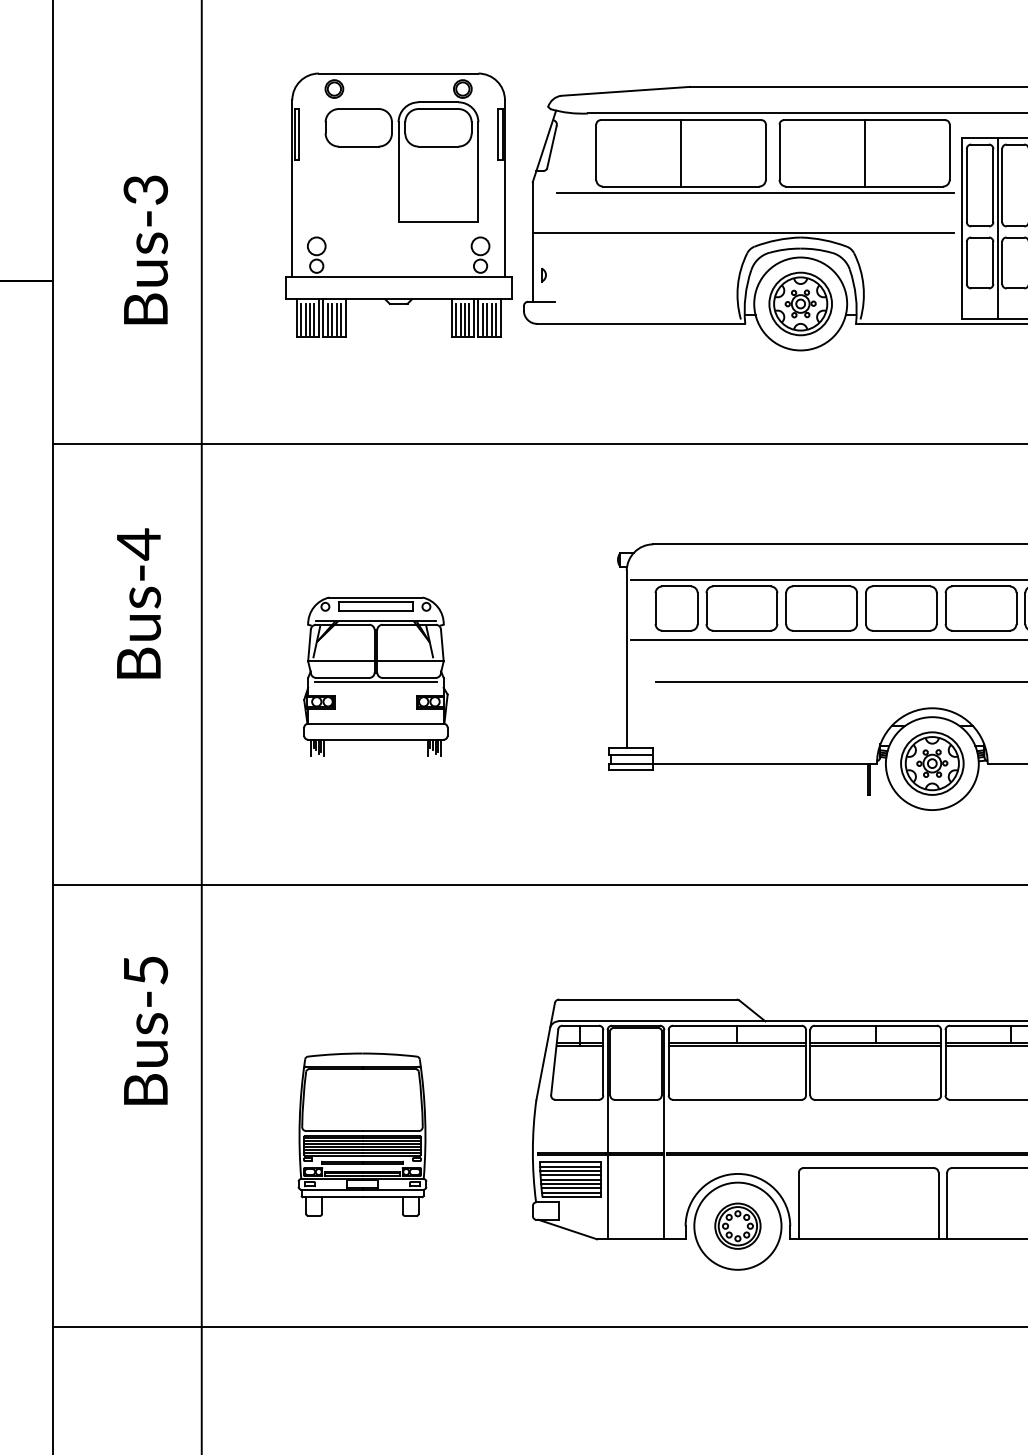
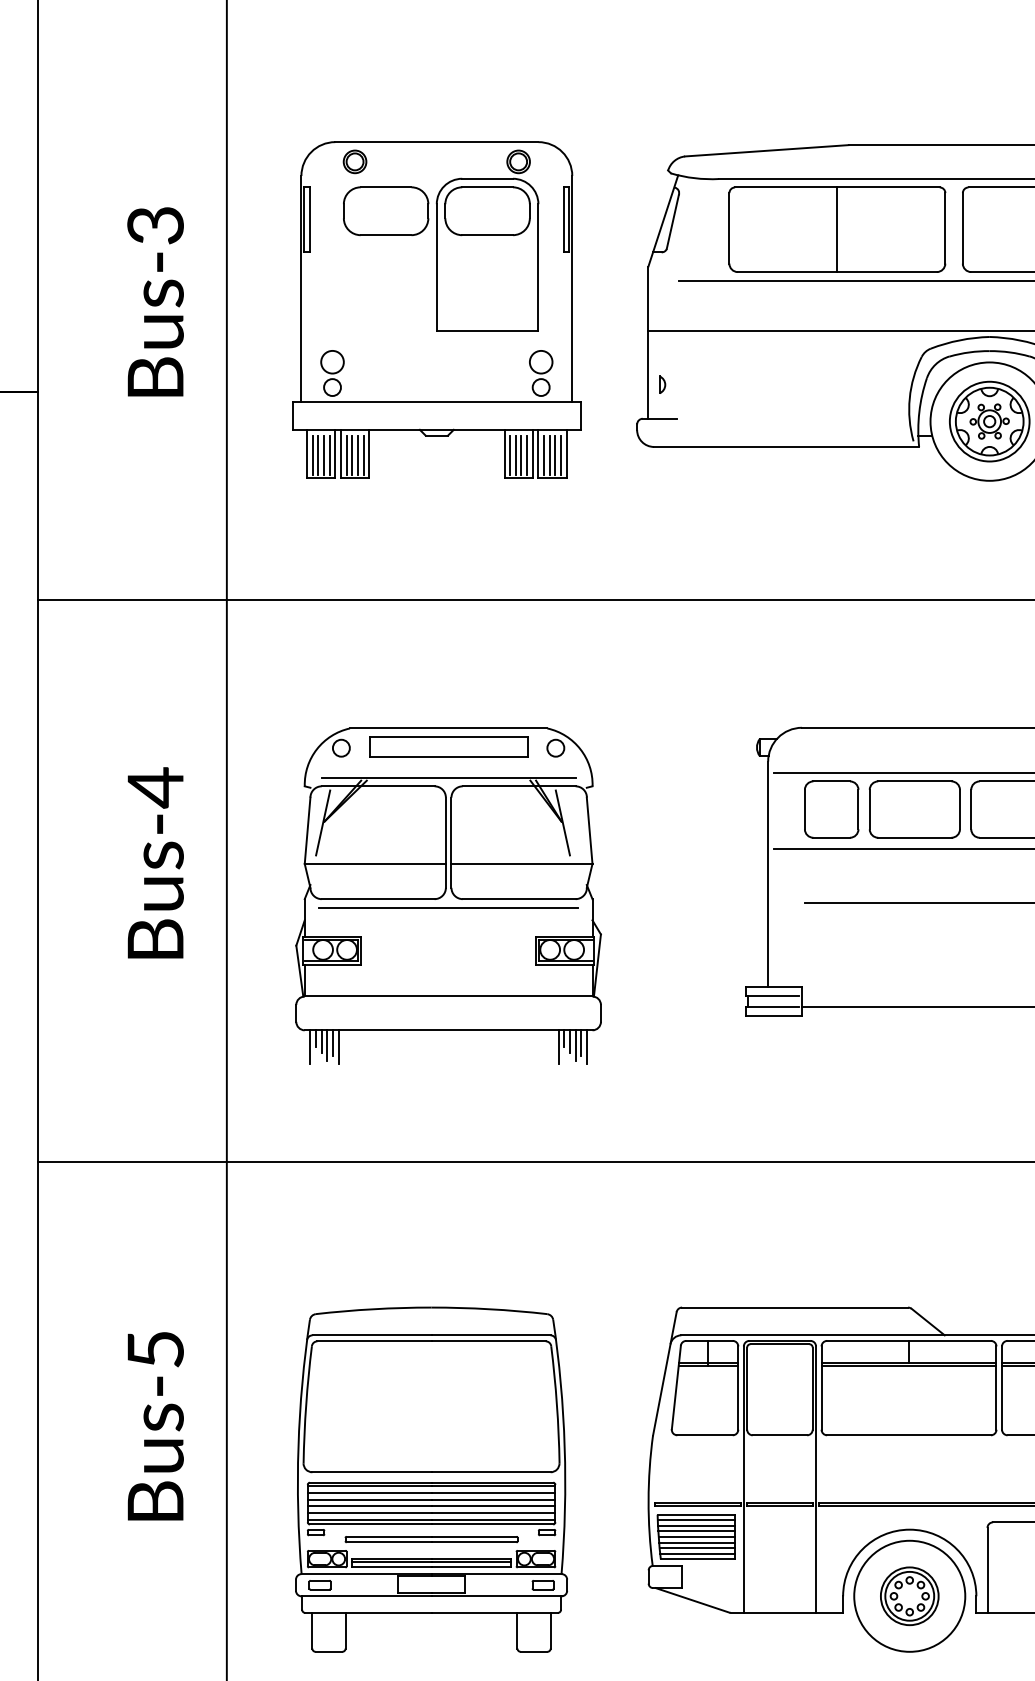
part: (398, 204) -> (436, 308), moved
text: (145, 249) -> (155, 301), moved
text: (139, 603) -> (156, 862), moved
part: (375, 676) -> (448, 896), size x1.67
text: (146, 1030) -> (156, 1425), moved
part: (362, 1134) -> (431, 1479), size x1.67

